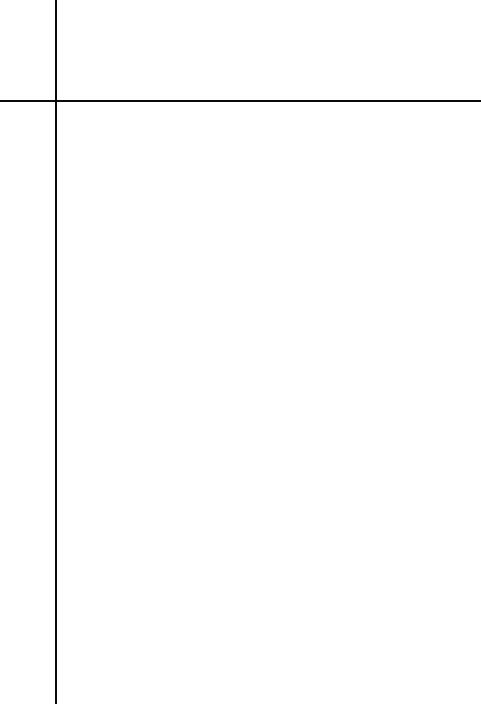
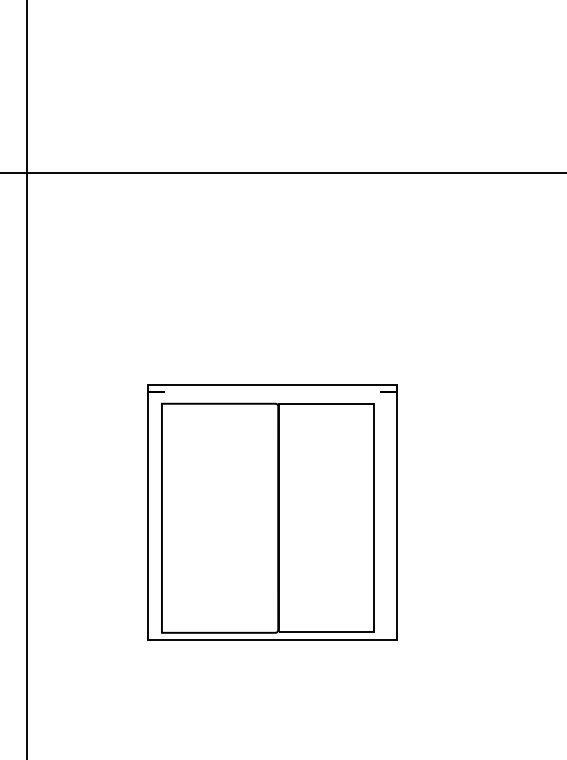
part: (301, 440) -> (272, 512), added

